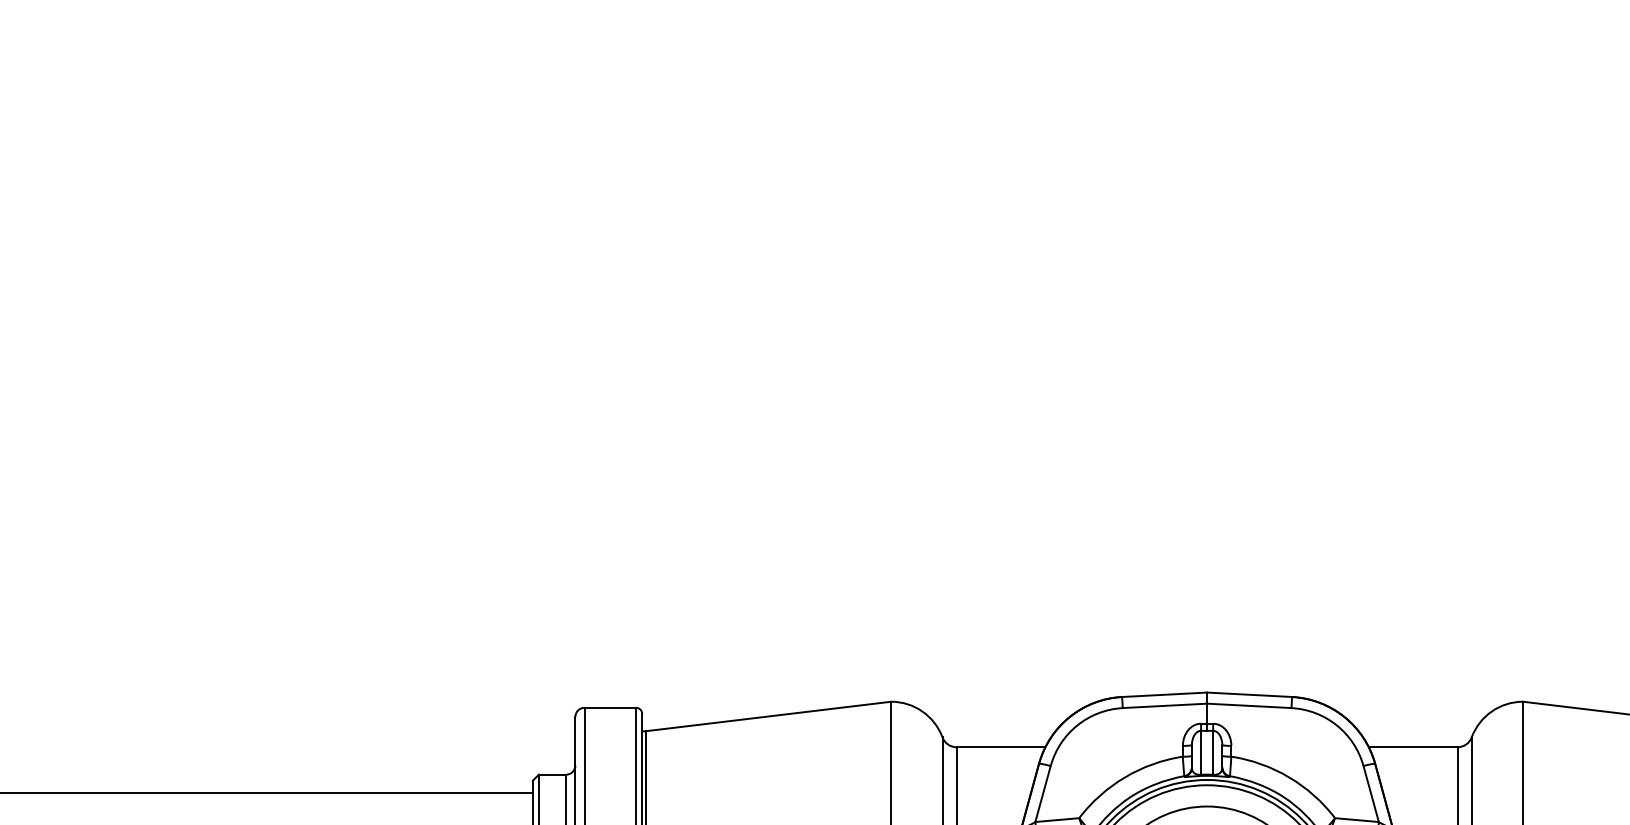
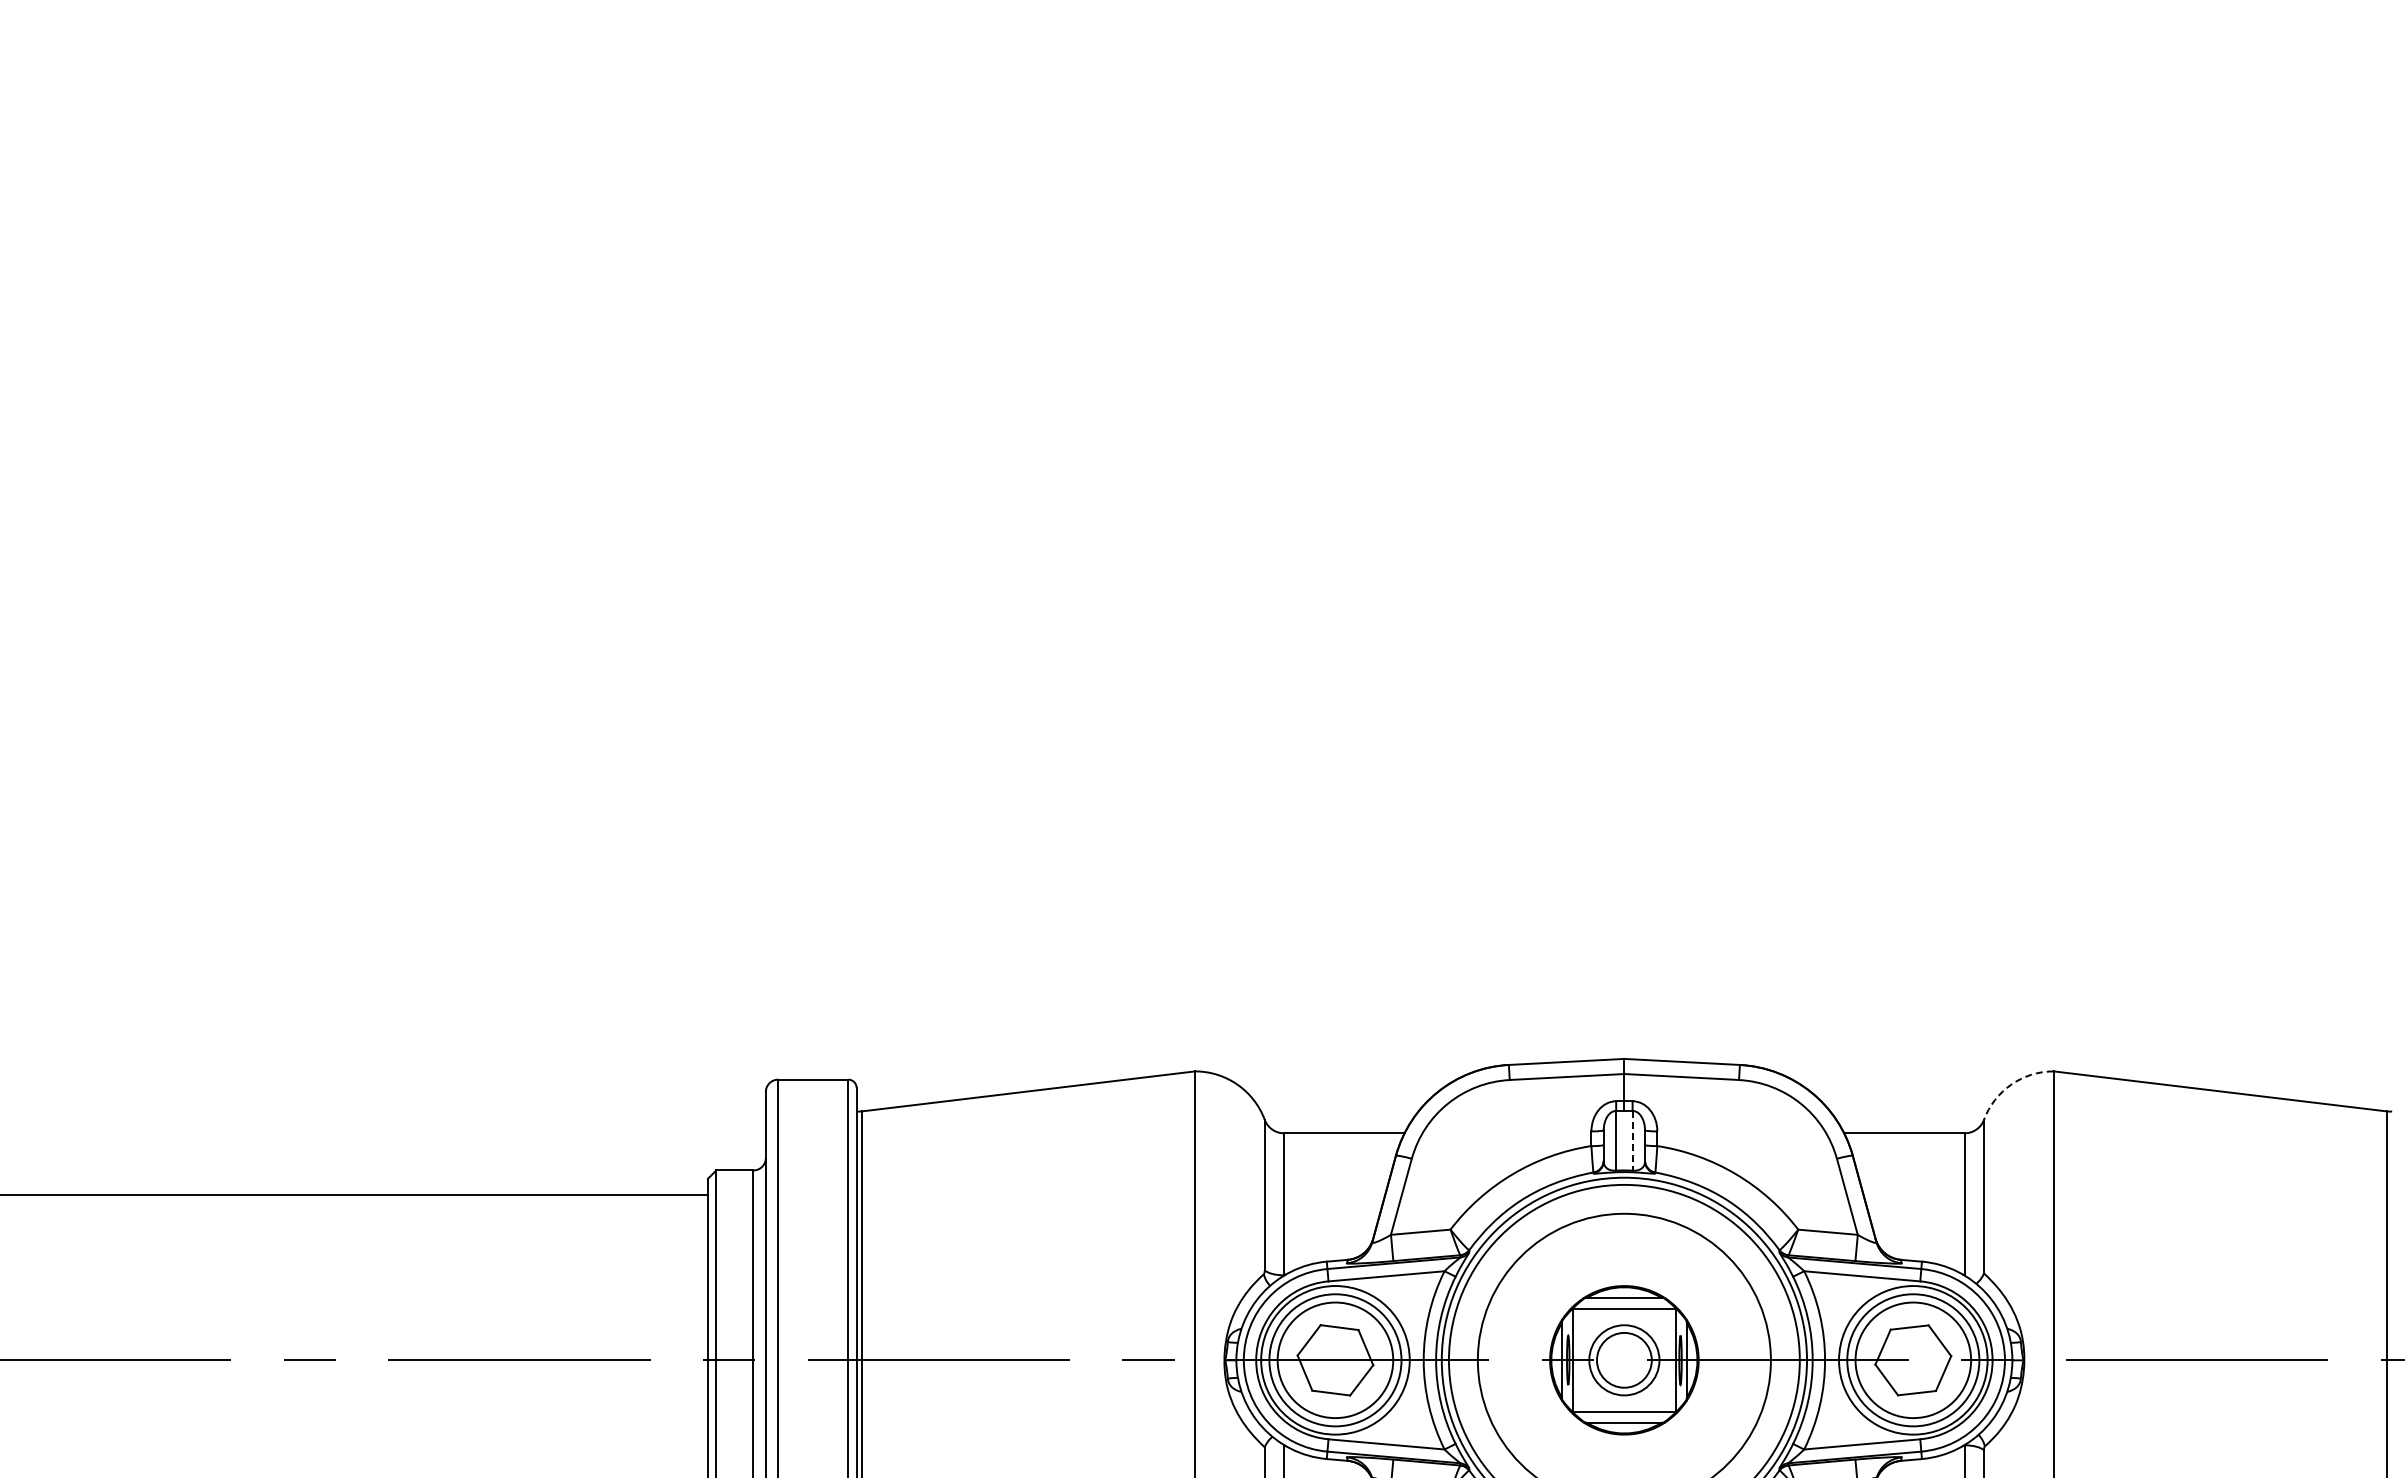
arc: (1491, 711) -> (2011, 1084), solid -> dashed
line: (1213, 752) -> (1632, 1140), solid -> dashed

